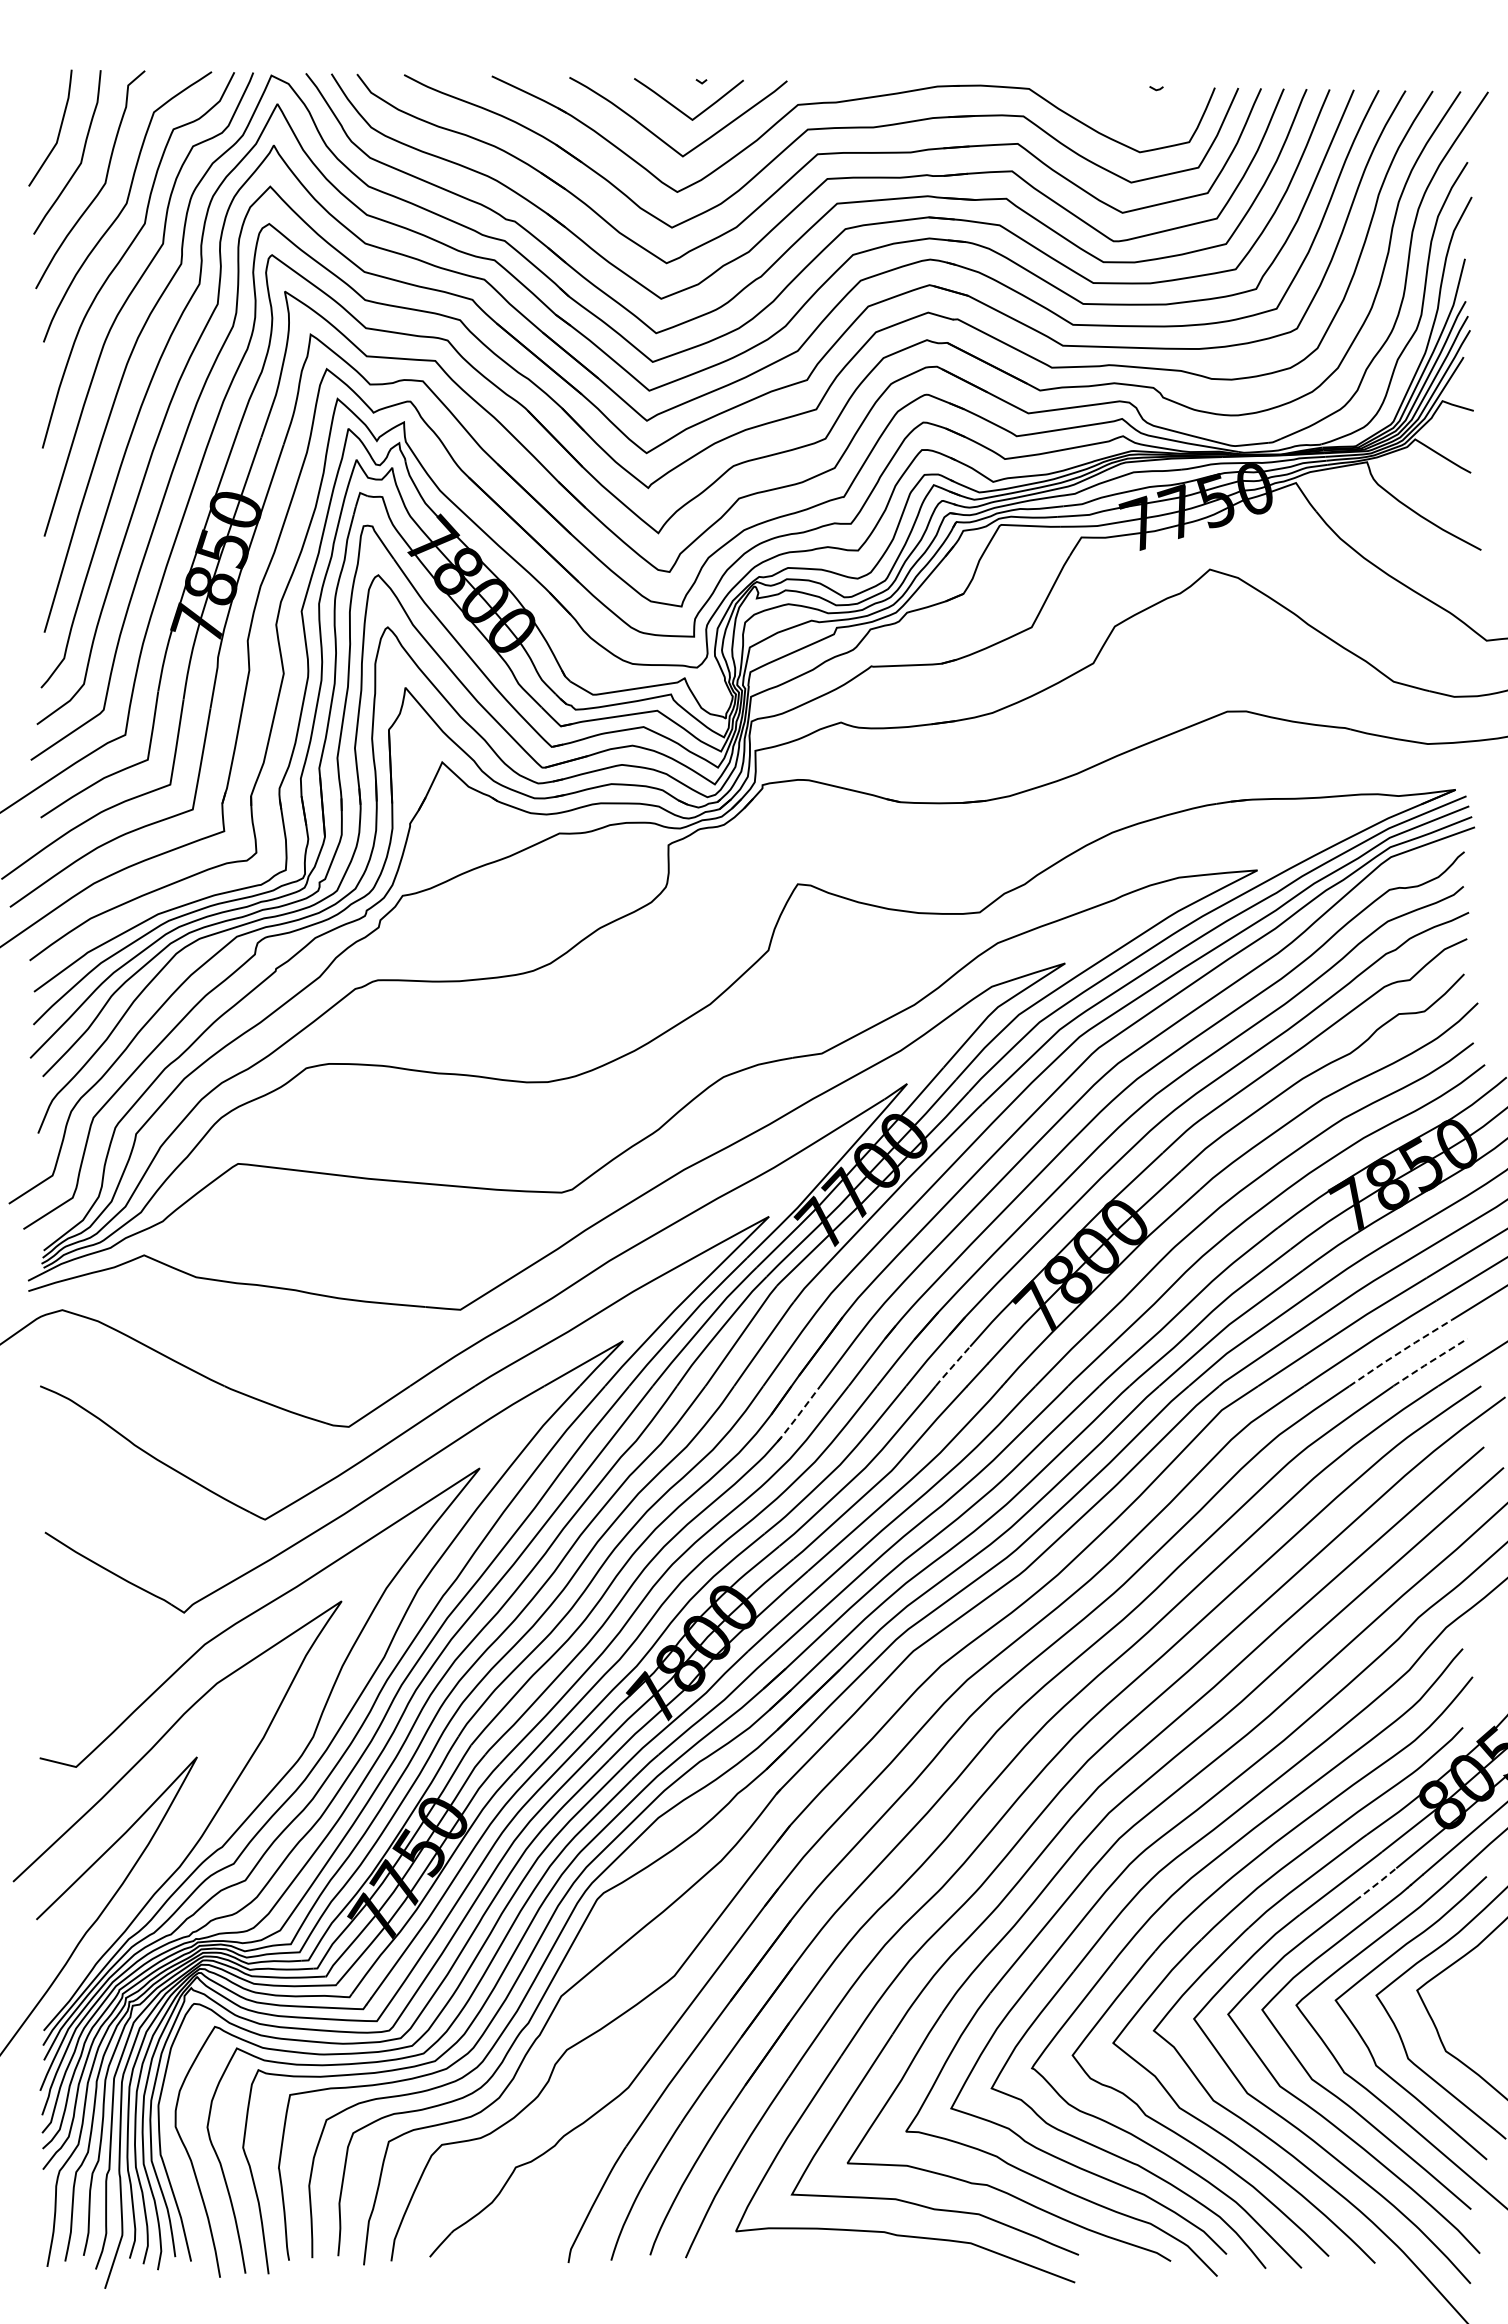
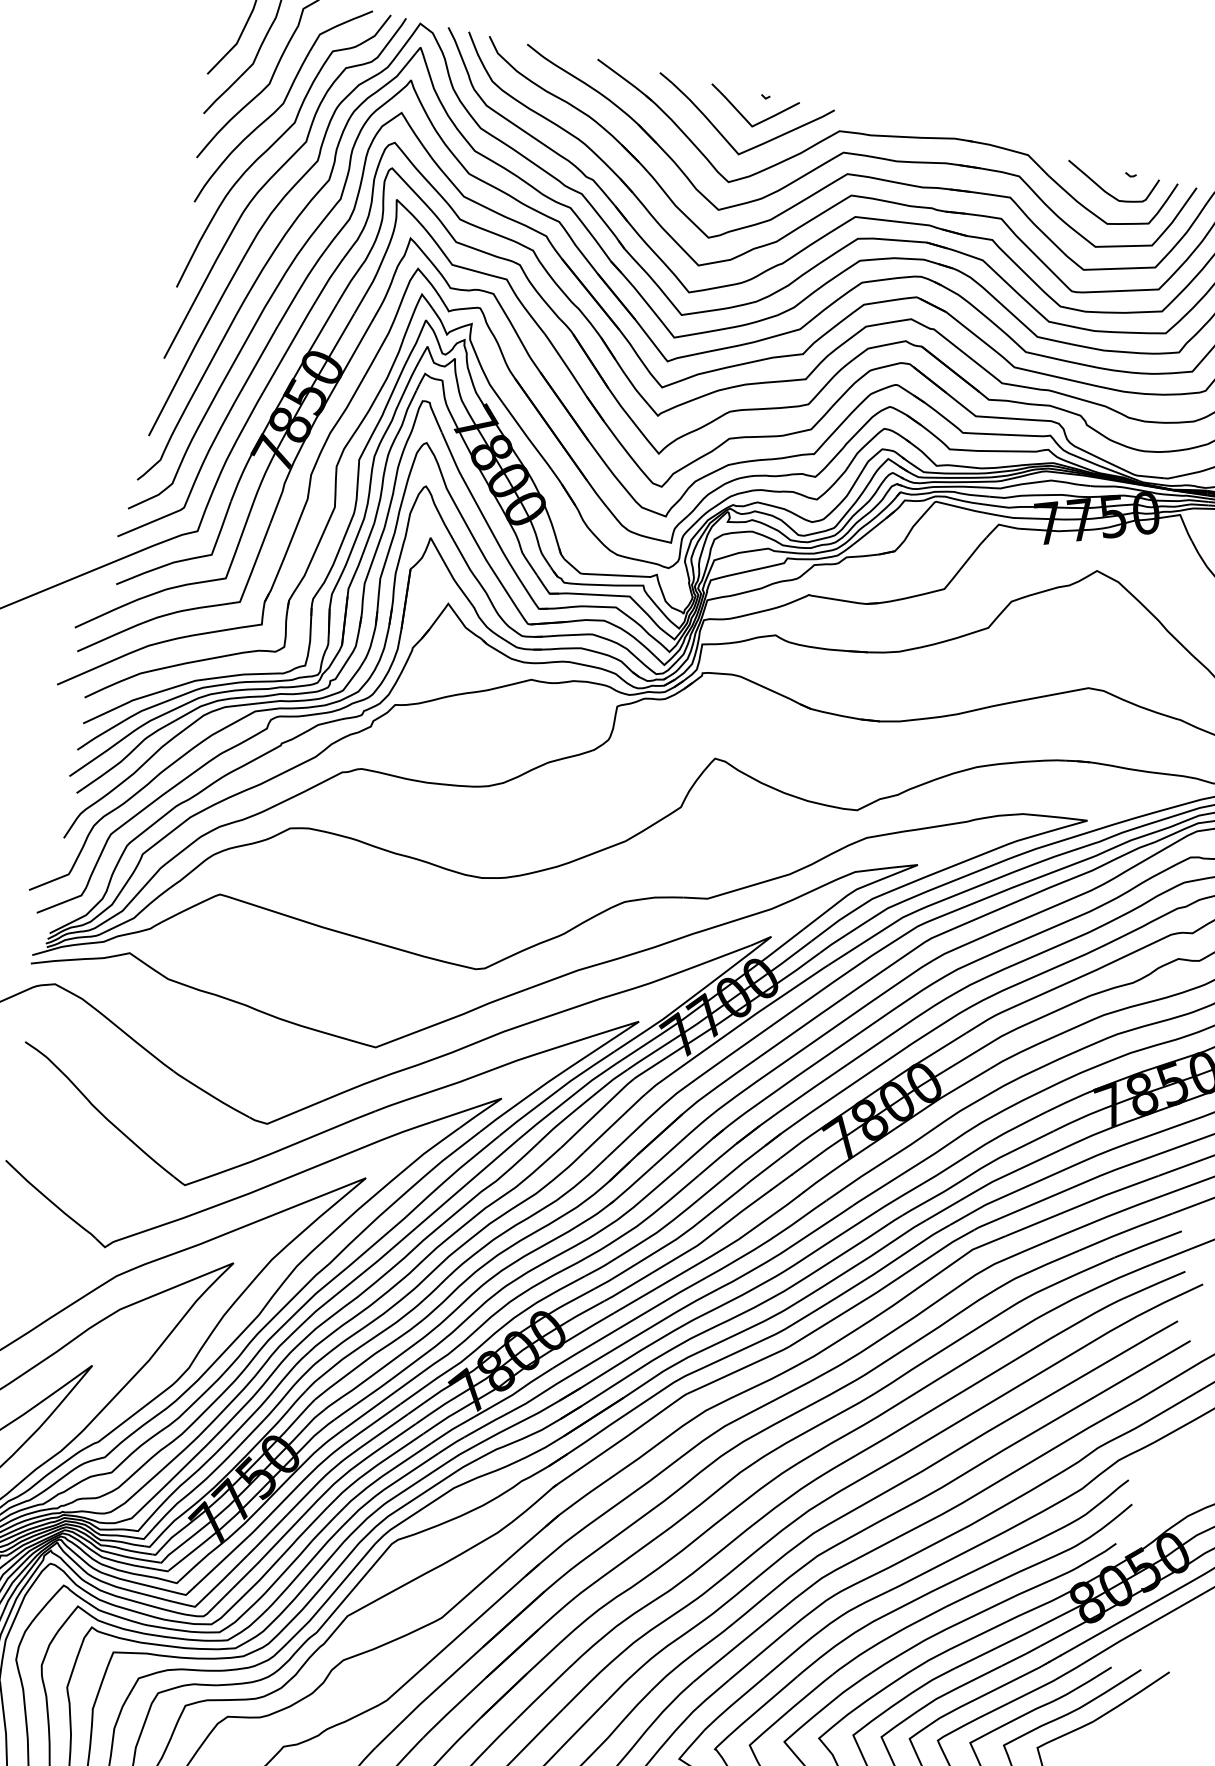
curve: (1130, 113) -> (1105, 191), added
line: (1400, 1352) -> (1125, 1231), dashed -> solid
line: (1428, 1363) -> (1146, 1244), dashed -> solid
line: (952, 1366) -> (762, 1171), dashed -> solid
line: (798, 1414) -> (631, 1185), dashed -> solid
line: (1376, 1884) -> (1021, 1656), dashed -> solid

